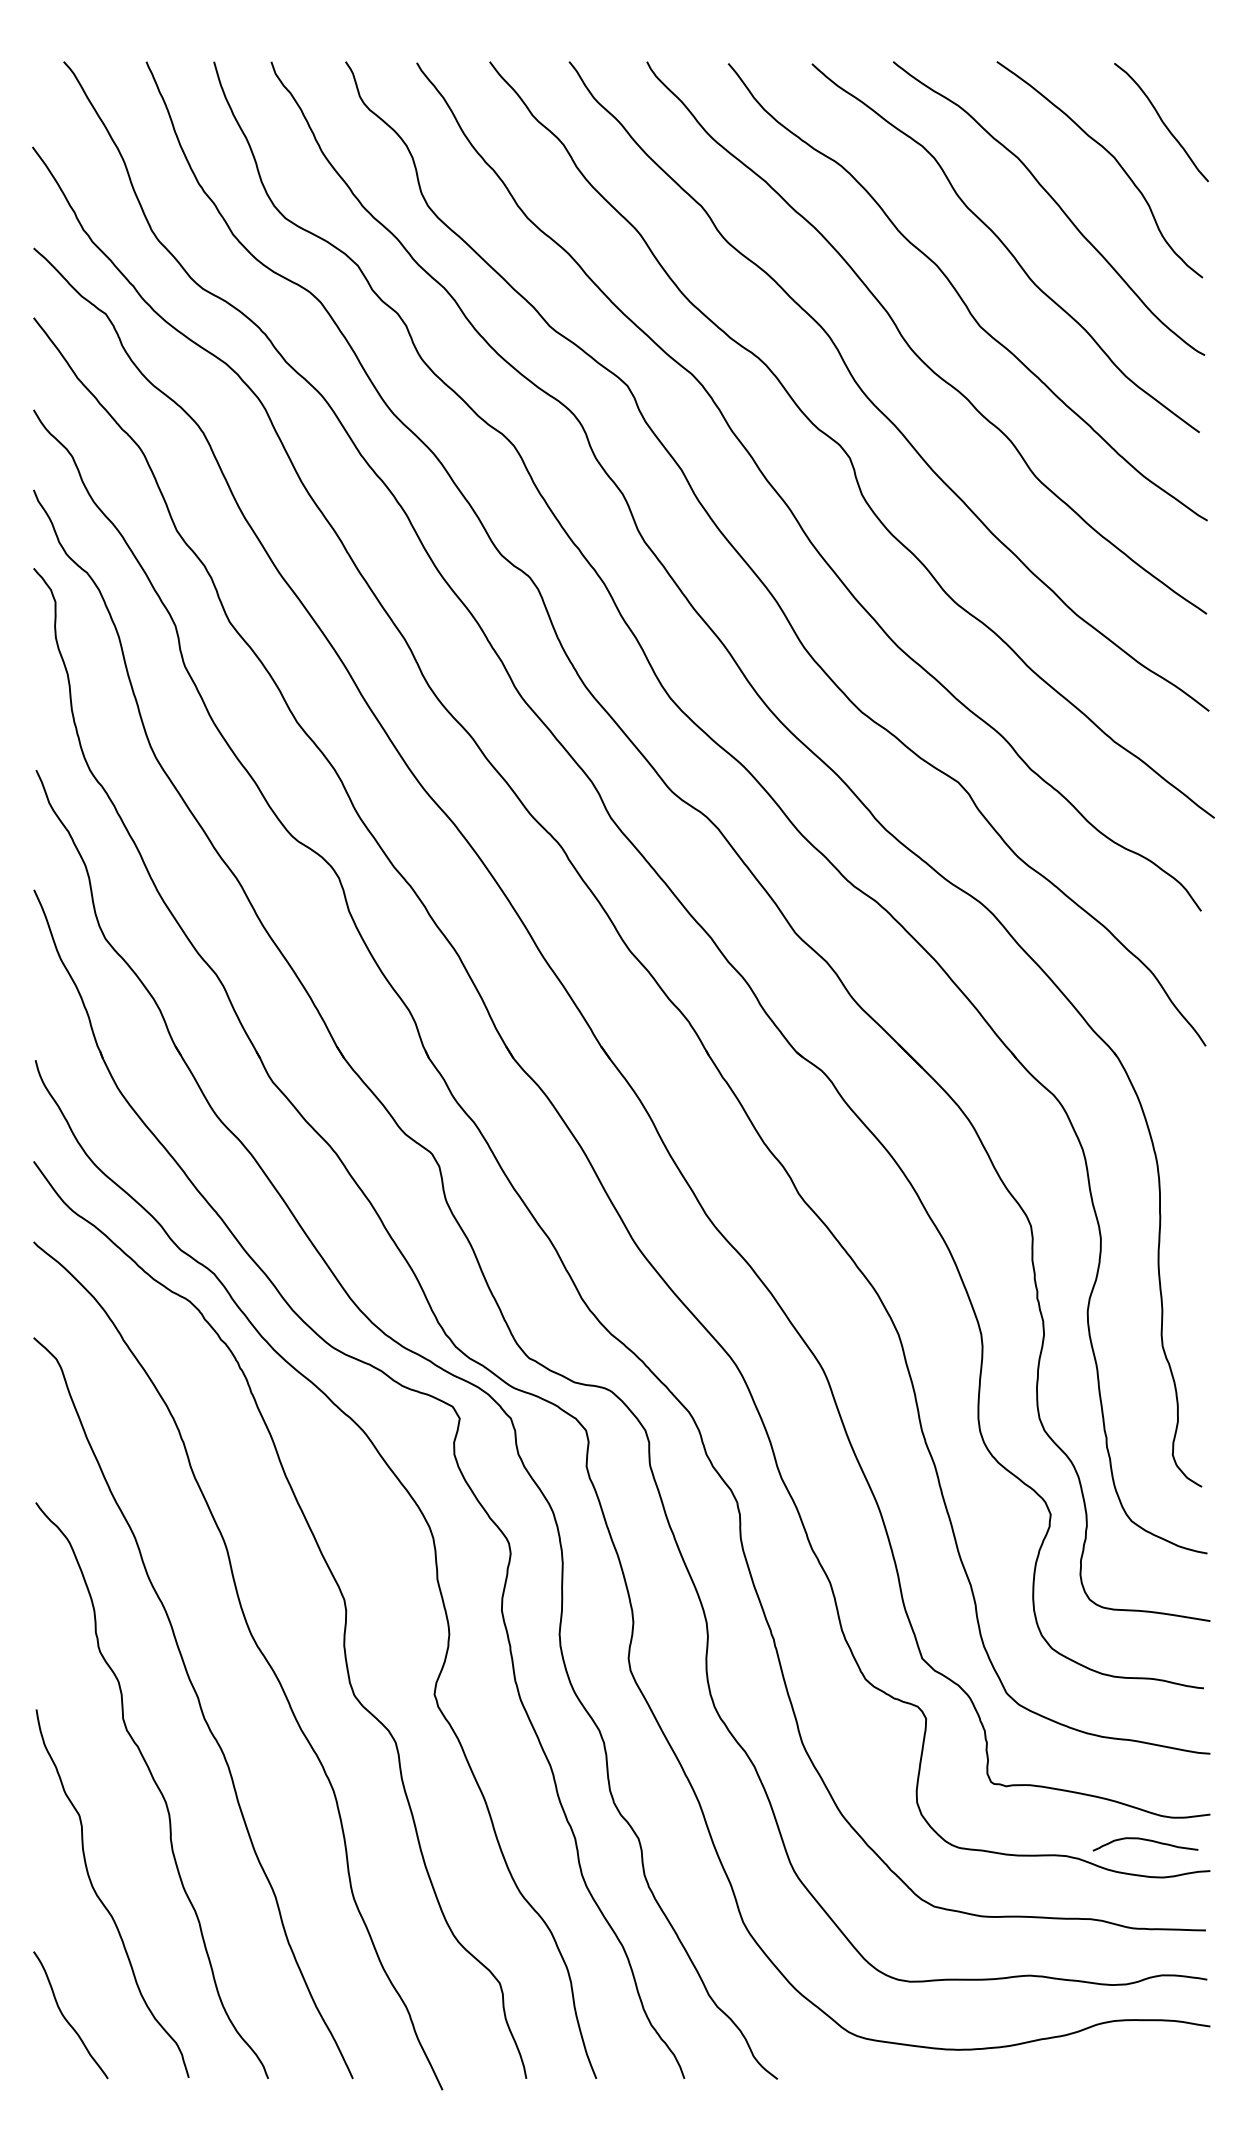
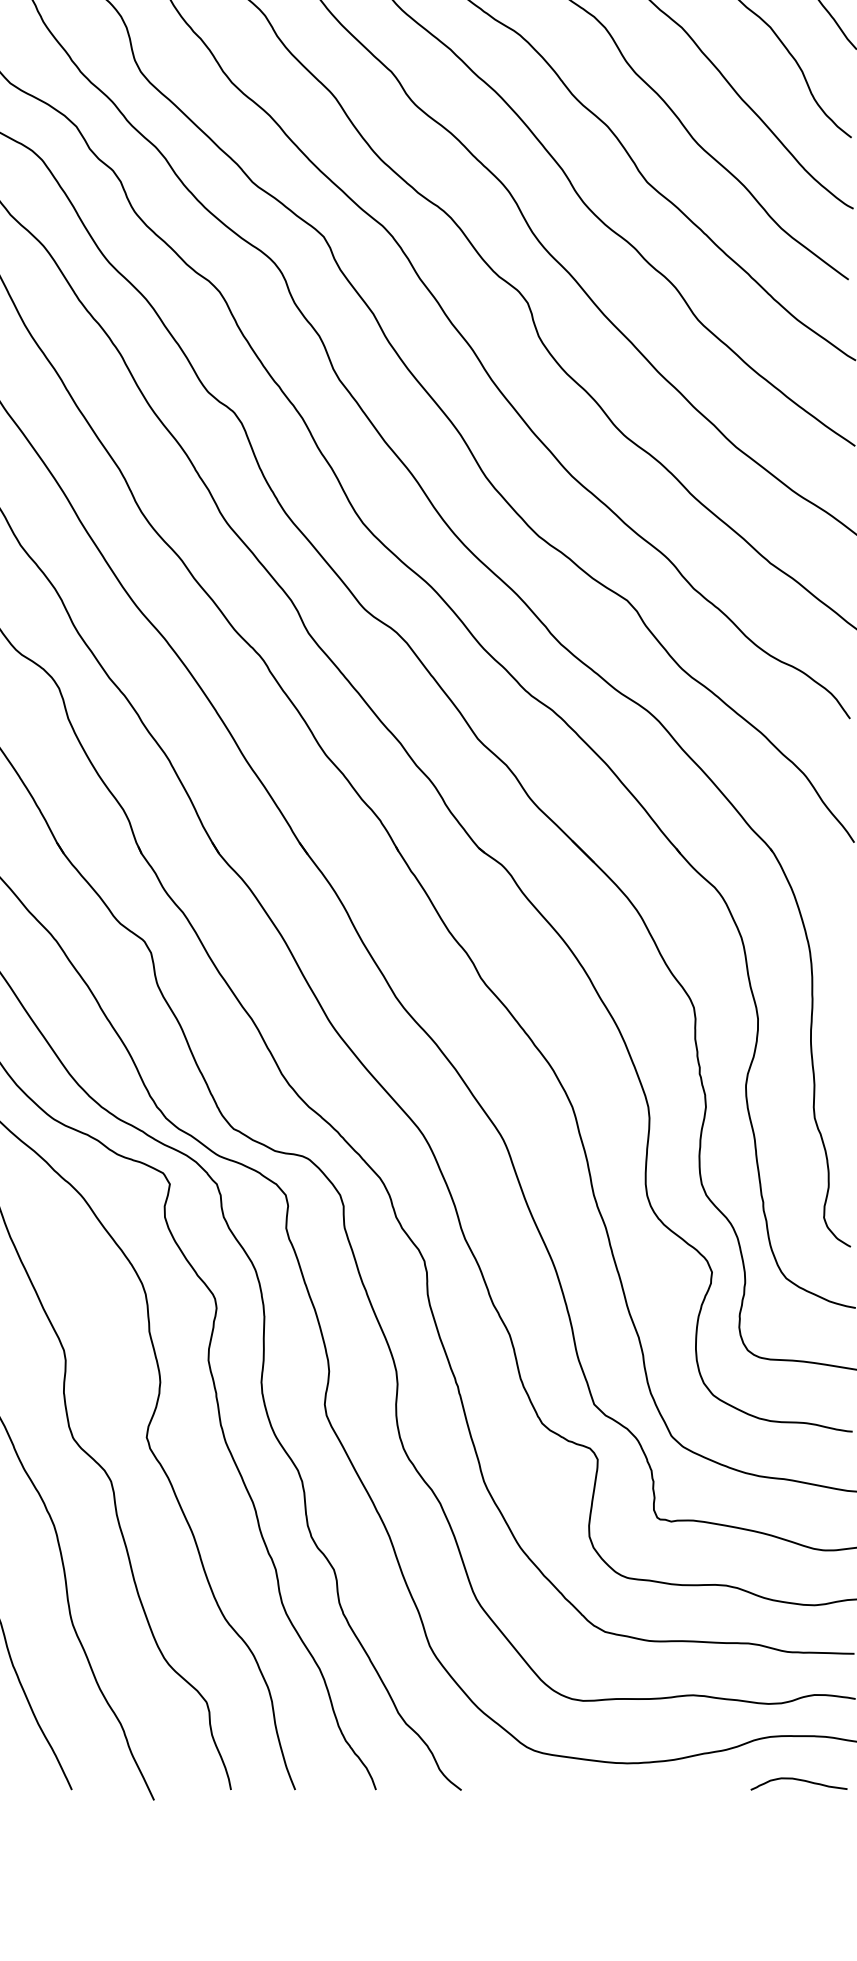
curve: (1145, 1840) -> (798, 1780), moved

